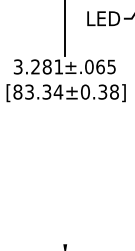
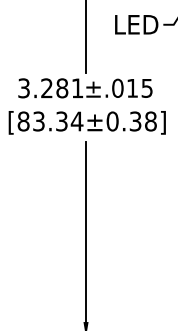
text: (100, 66) -> (132, 87), ±.065 -> ±.015
line: (65, 175) -> (86, 231), added

